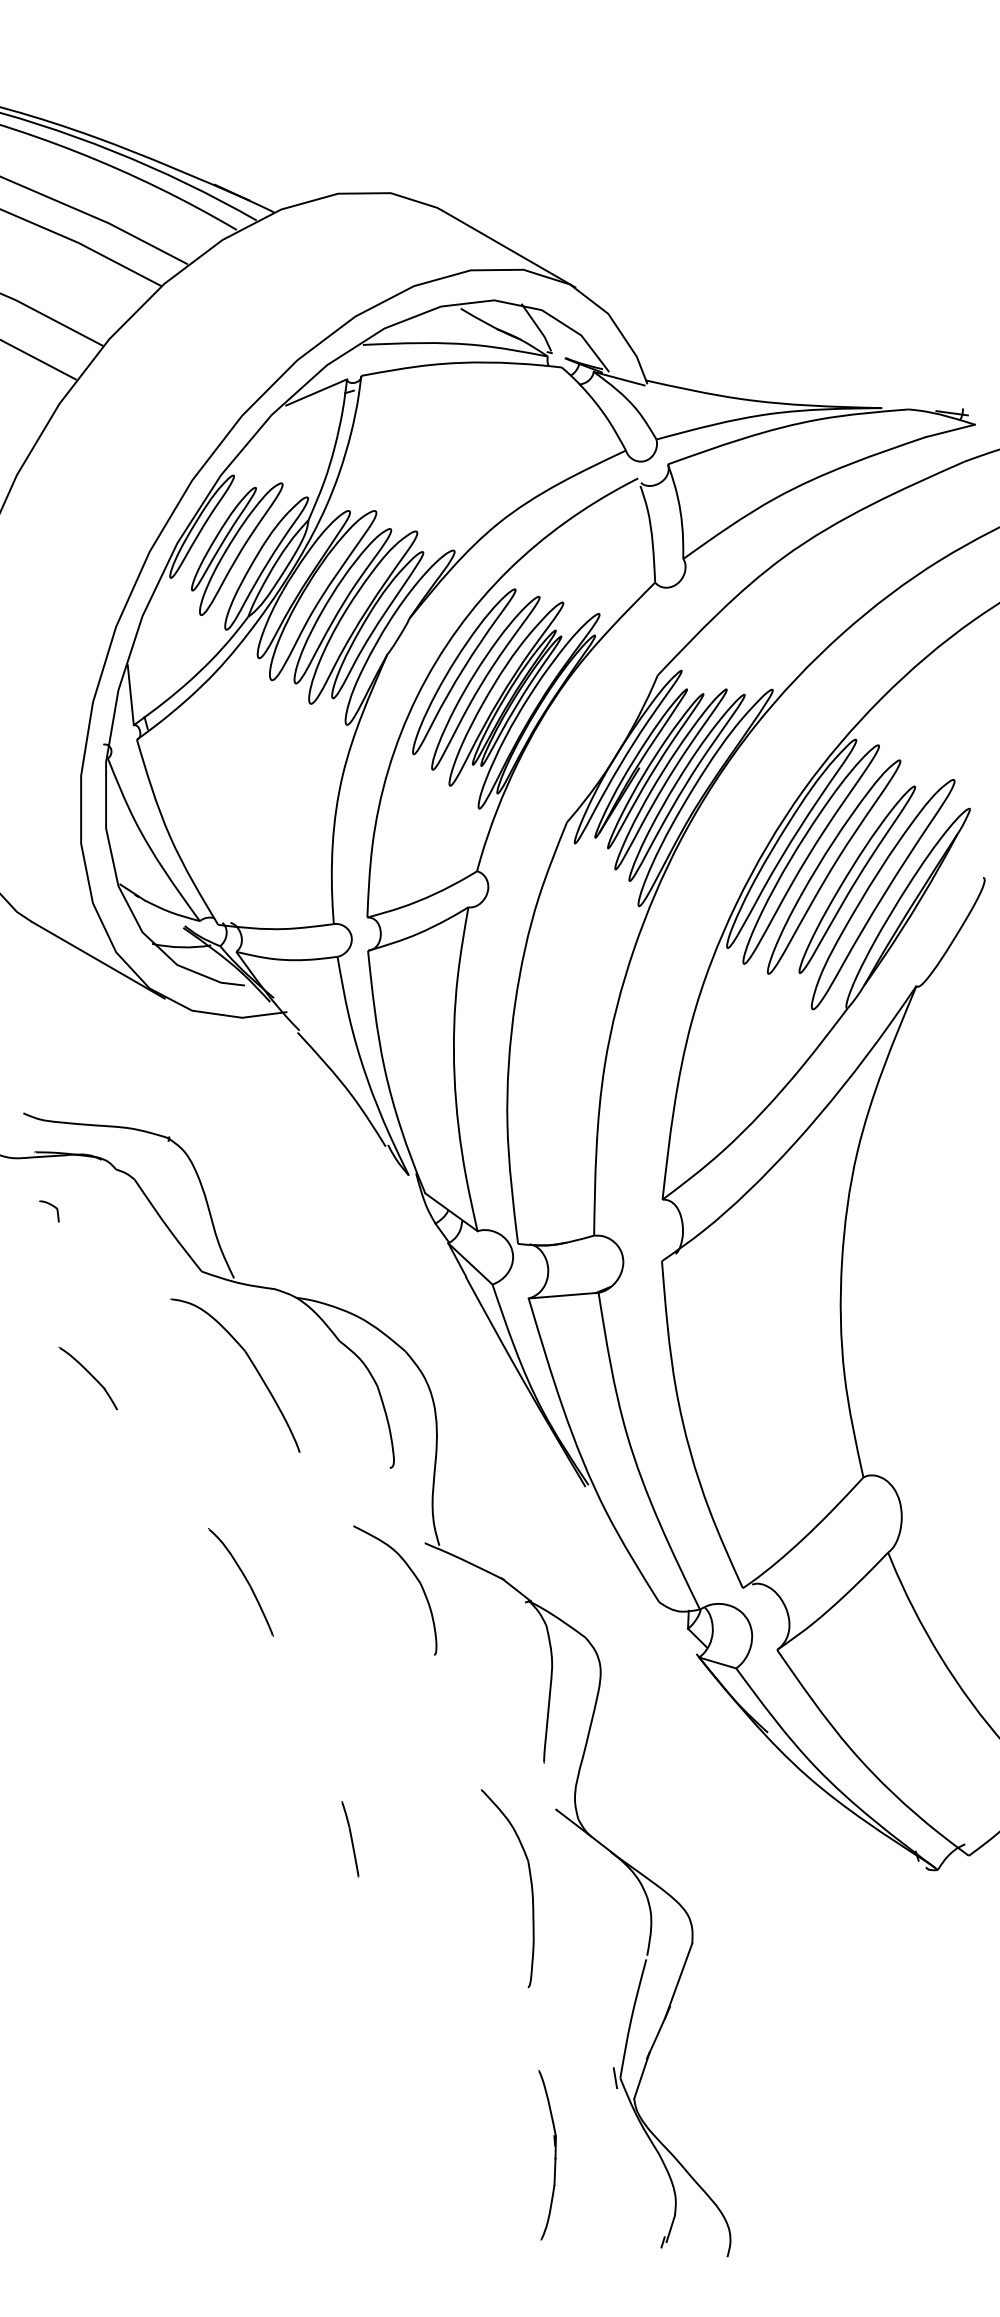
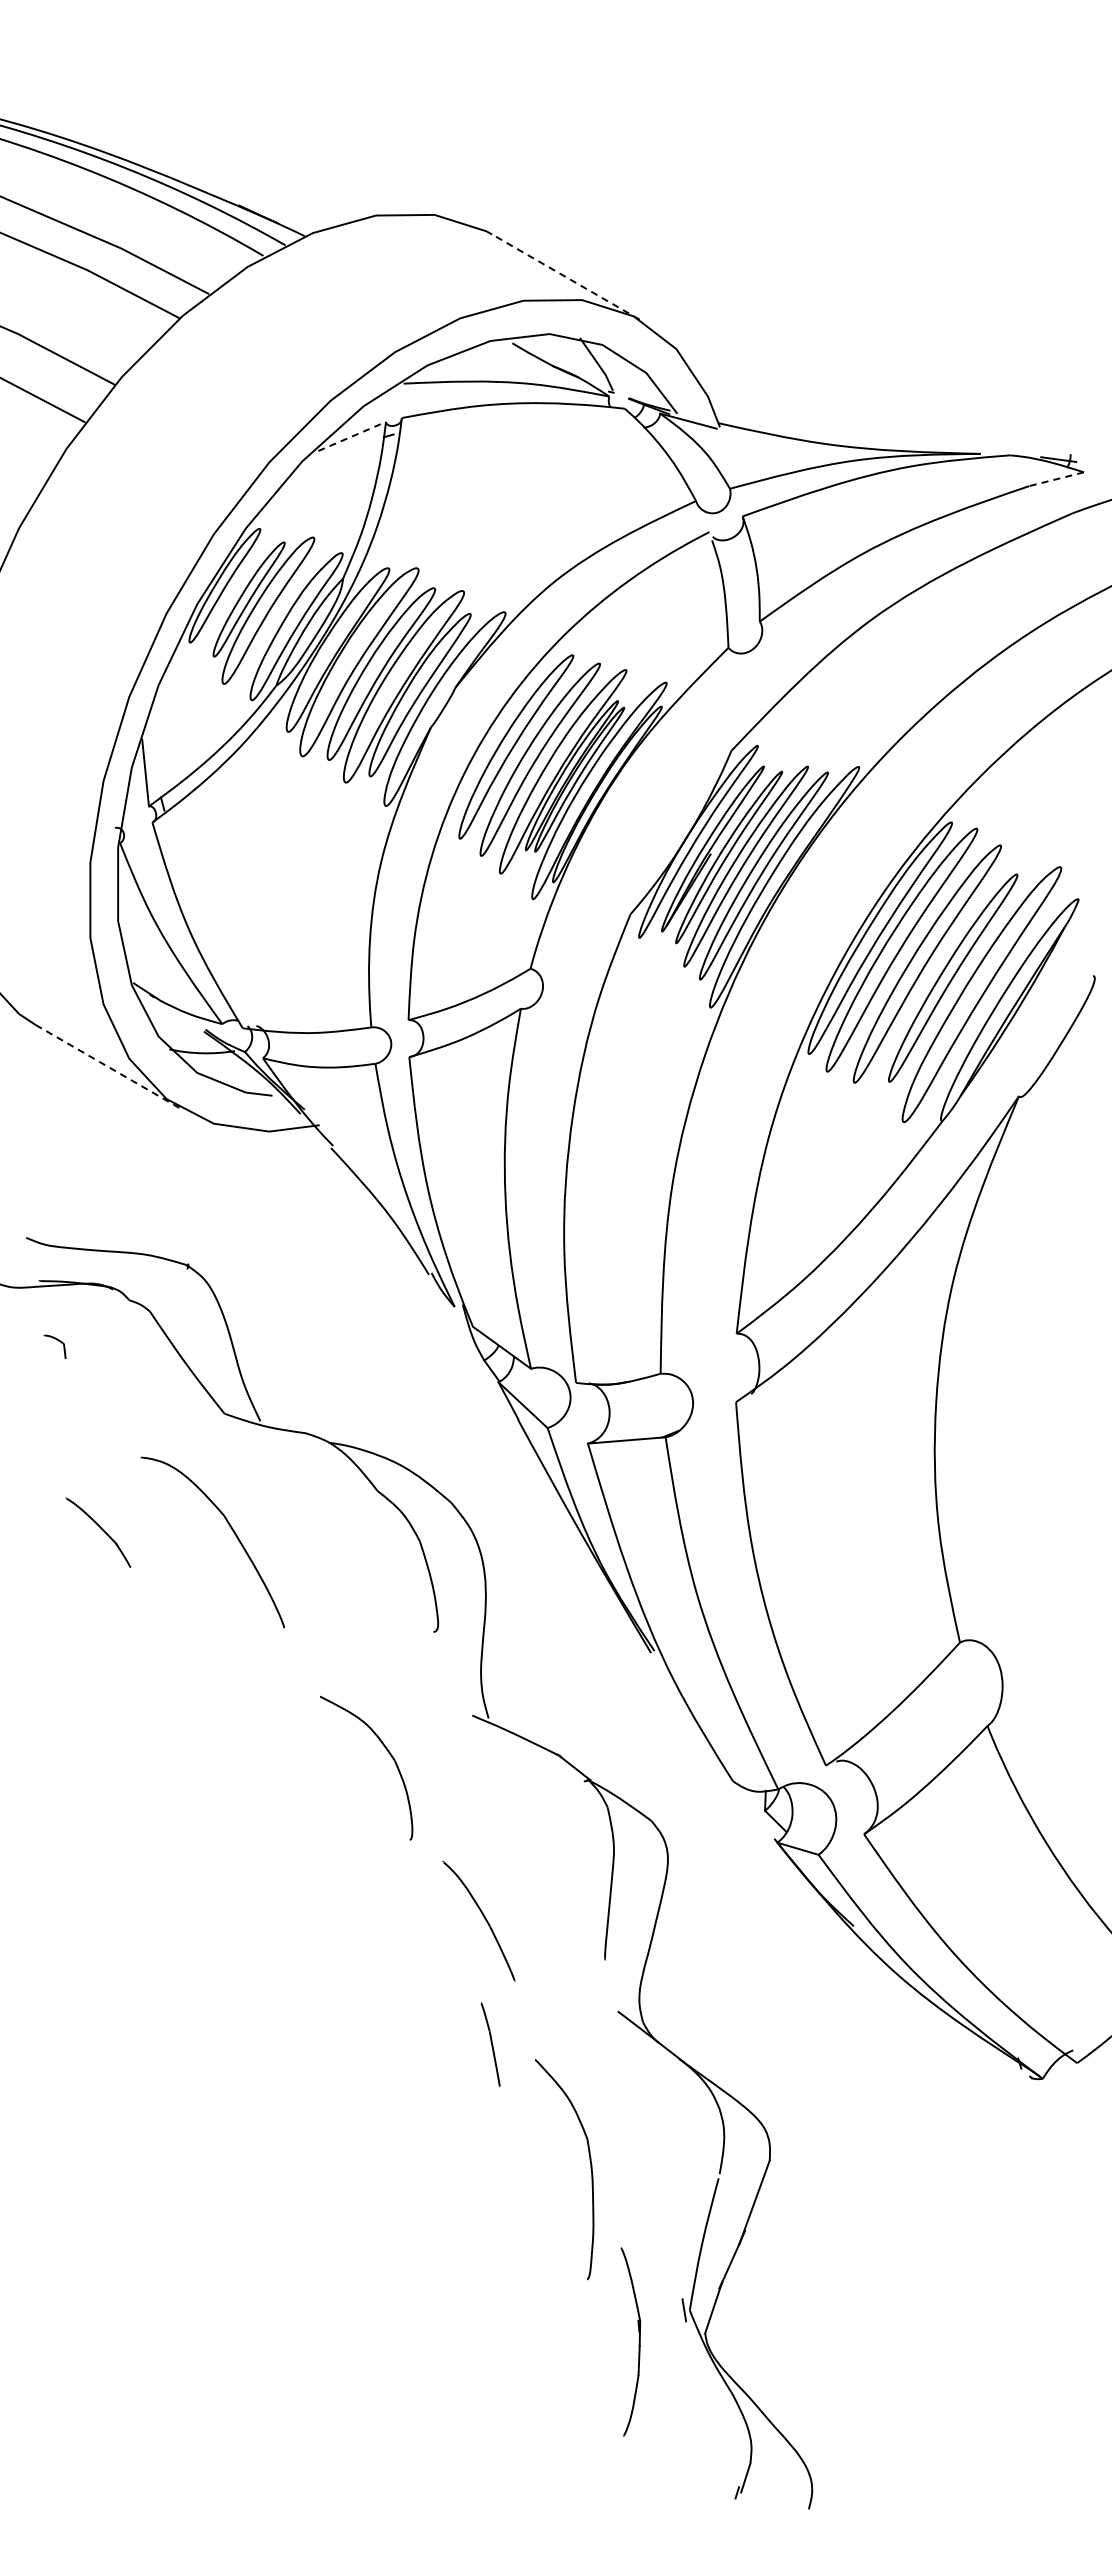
line: (508, 248) -> (565, 276), solid -> dashed
line: (316, 392) -> (352, 436), solid -> dashed
line: (950, 431) -> (1056, 479), solid -> dashed
line: (98, 960) -> (109, 1067), solid -> dashed
part: (251, 1363) -> (230, 1528), moved
part: (414, 1577) -> (388, 1753), moved
part: (244, 1579) -> (483, 1917), moved
part: (350, 1839) -> (490, 2044), moved
part: (531, 1888) -> (590, 2169), moved
part: (554, 2154) -> (638, 2341), moved

